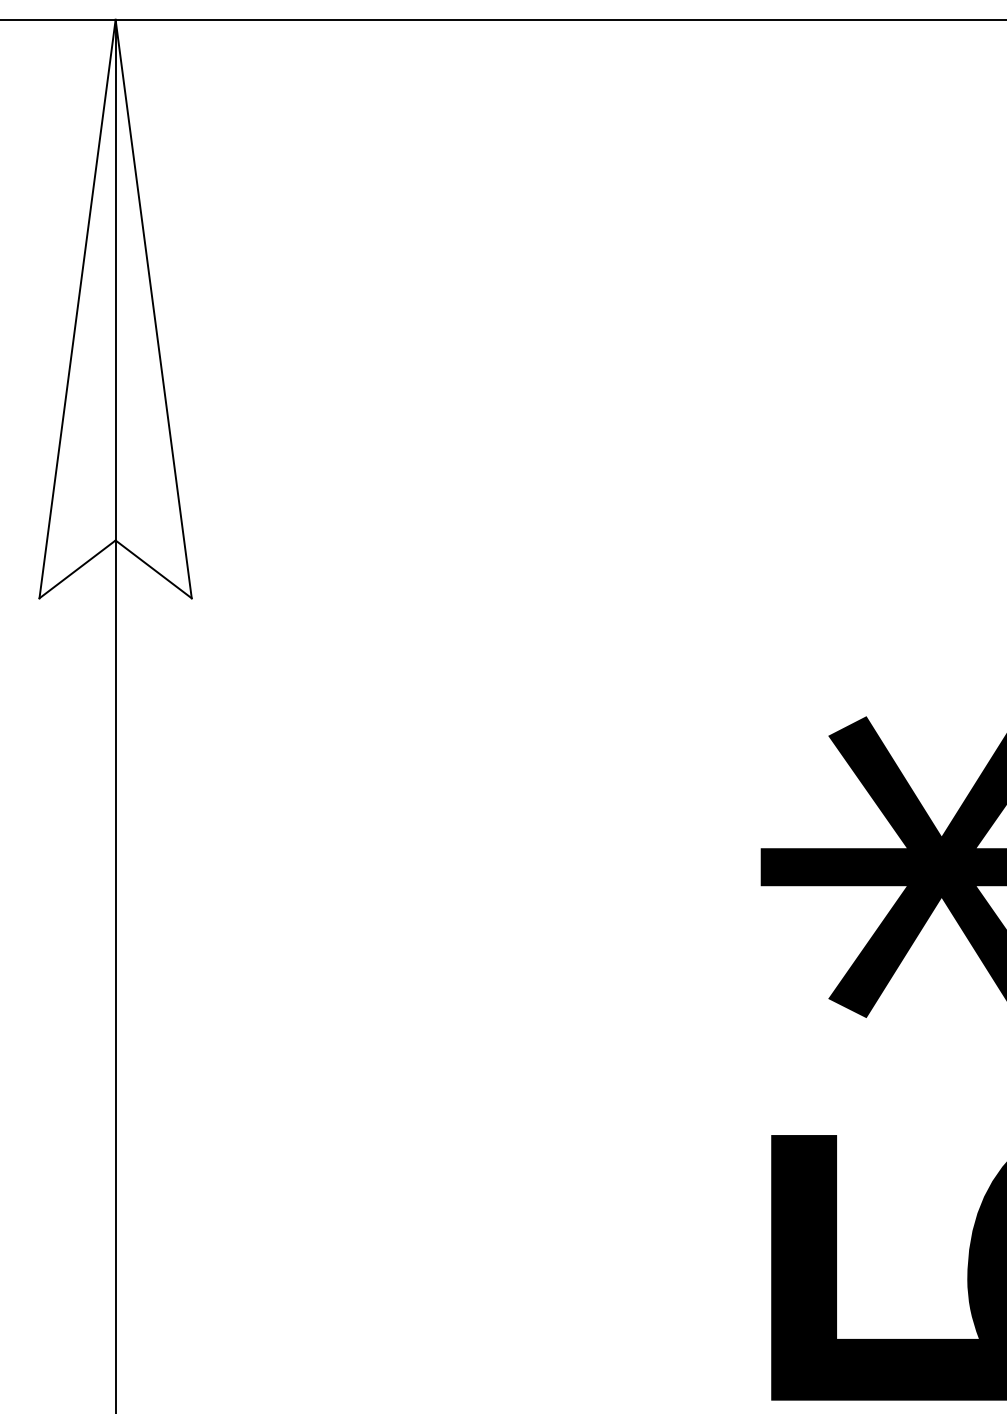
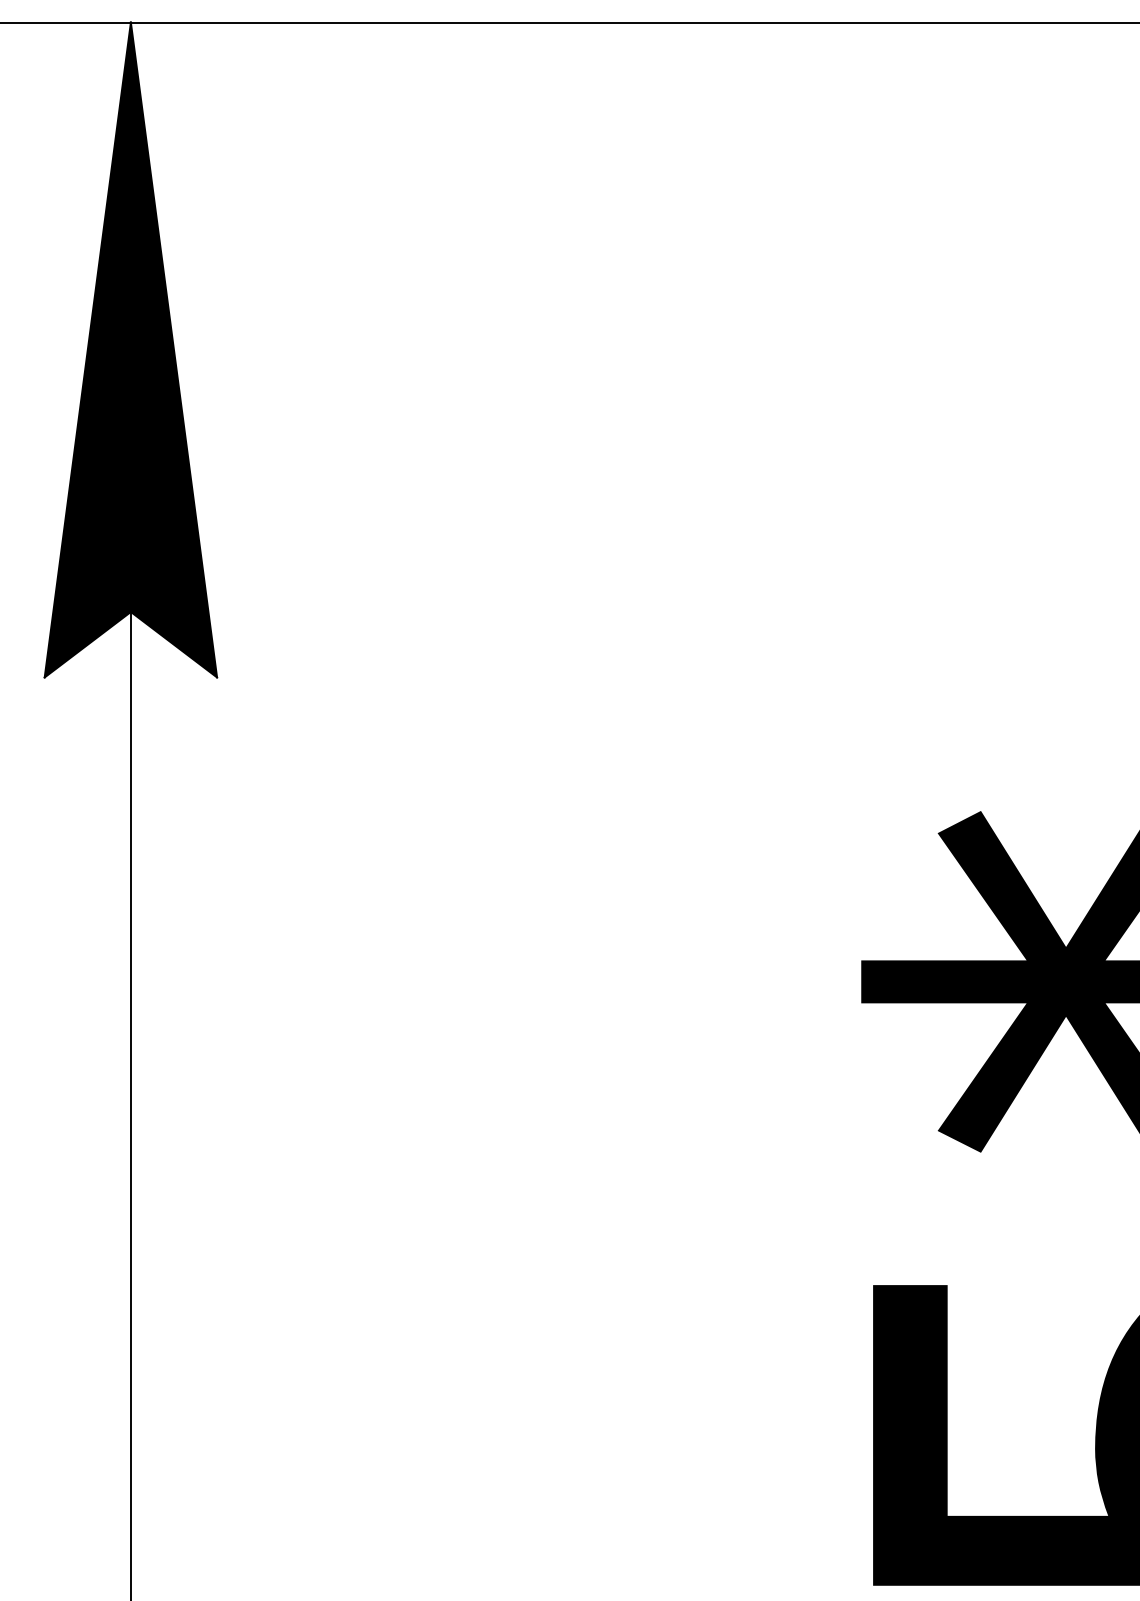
fill: (115, 308) -> (130, 349), added

